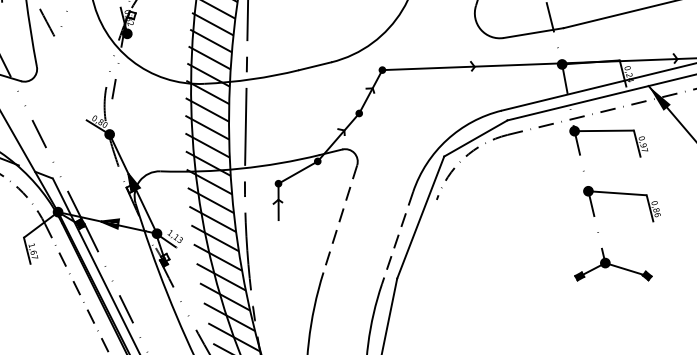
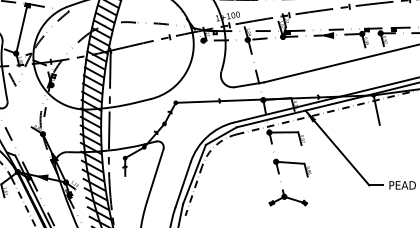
line: (340, 219) -> (155, 175), dashed -> solid
line: (398, 237) -> (183, 184), dashed -> solid
line: (418, 250) -> (193, 190), added

